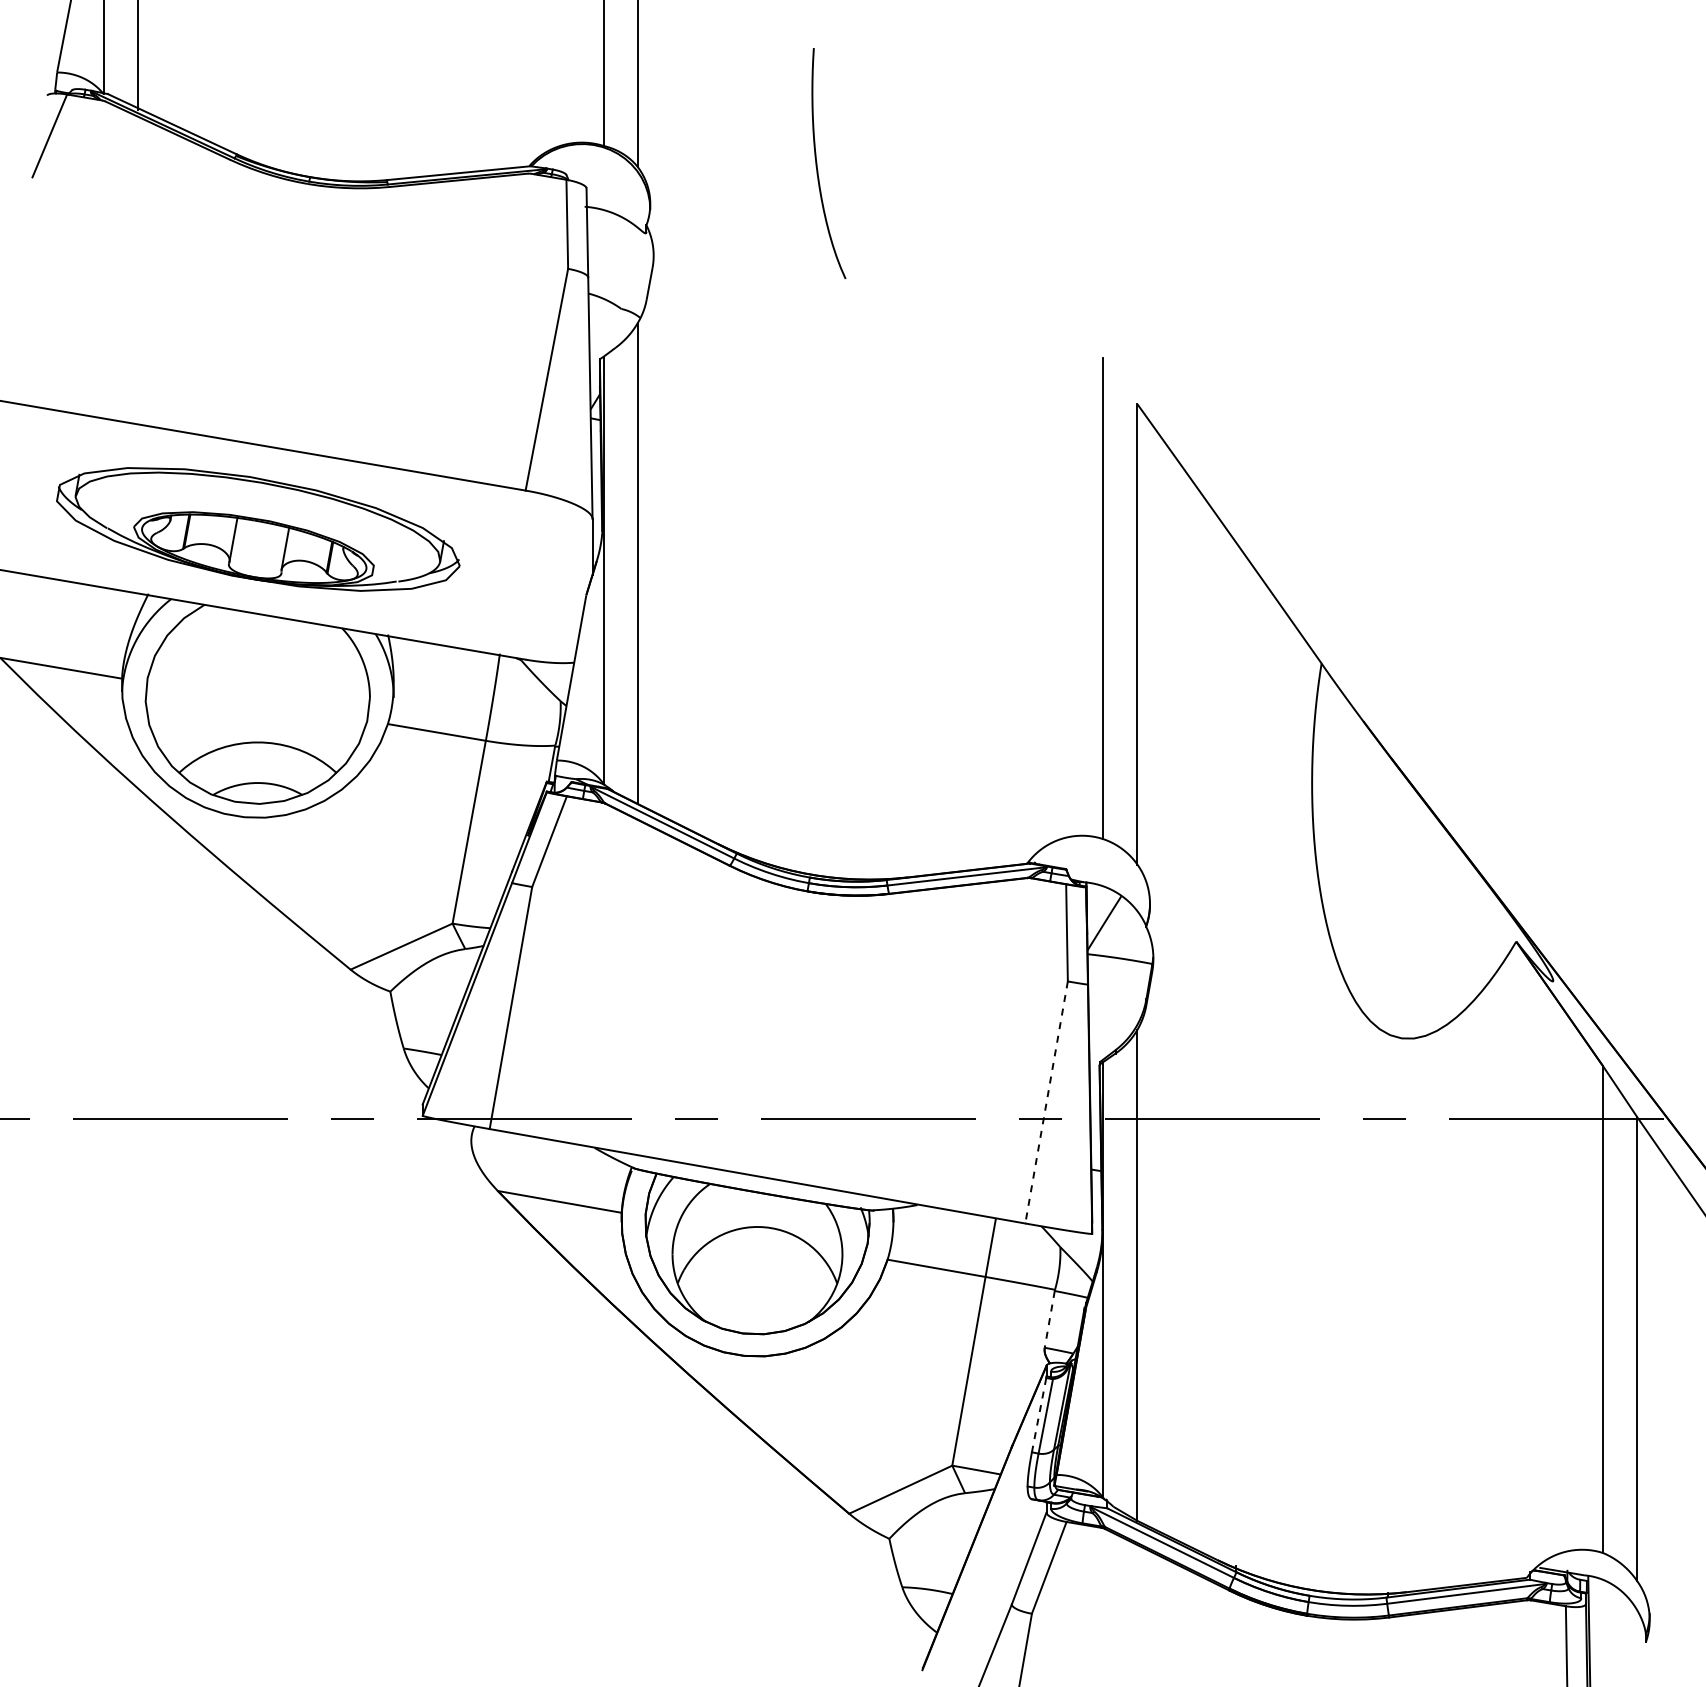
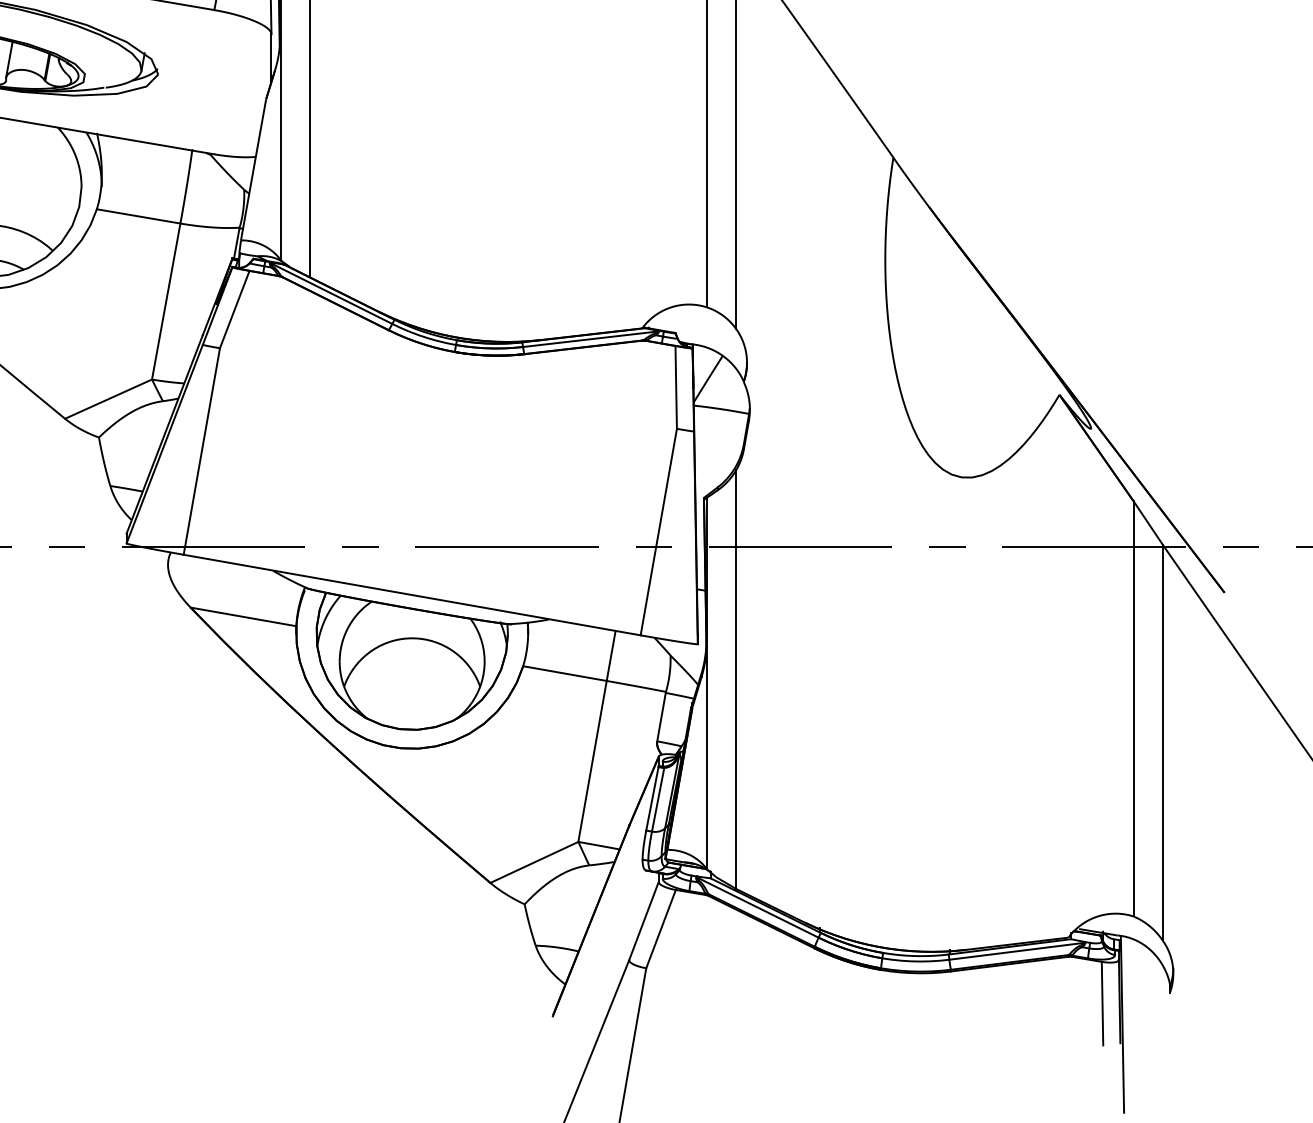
line: (1046, 1102) -> (658, 532), dashed -> solid
line: (1049, 1319) -> (661, 717), dashed -> solid
line: (1039, 1415) -> (652, 799), dashed -> solid

